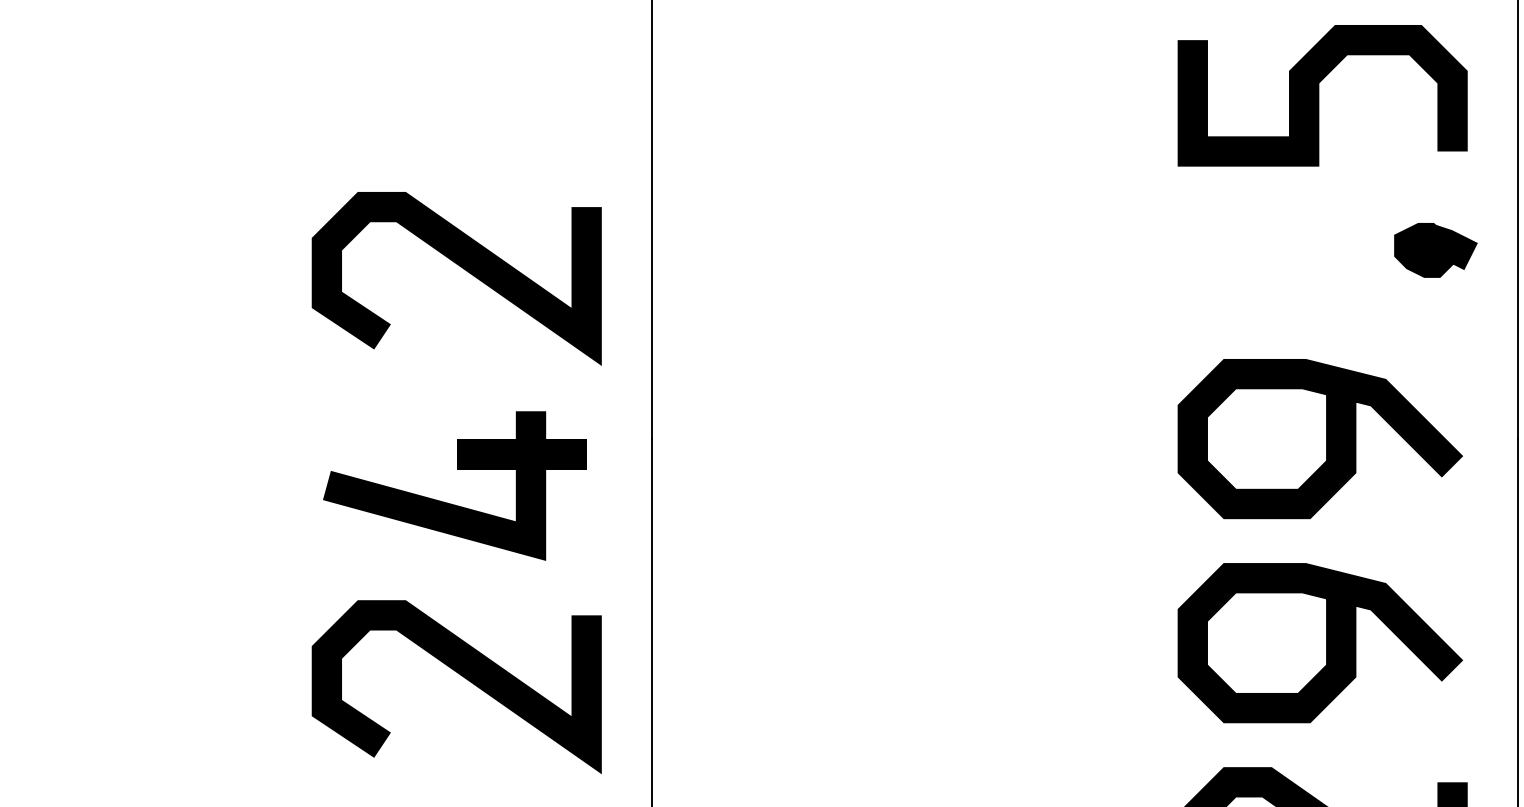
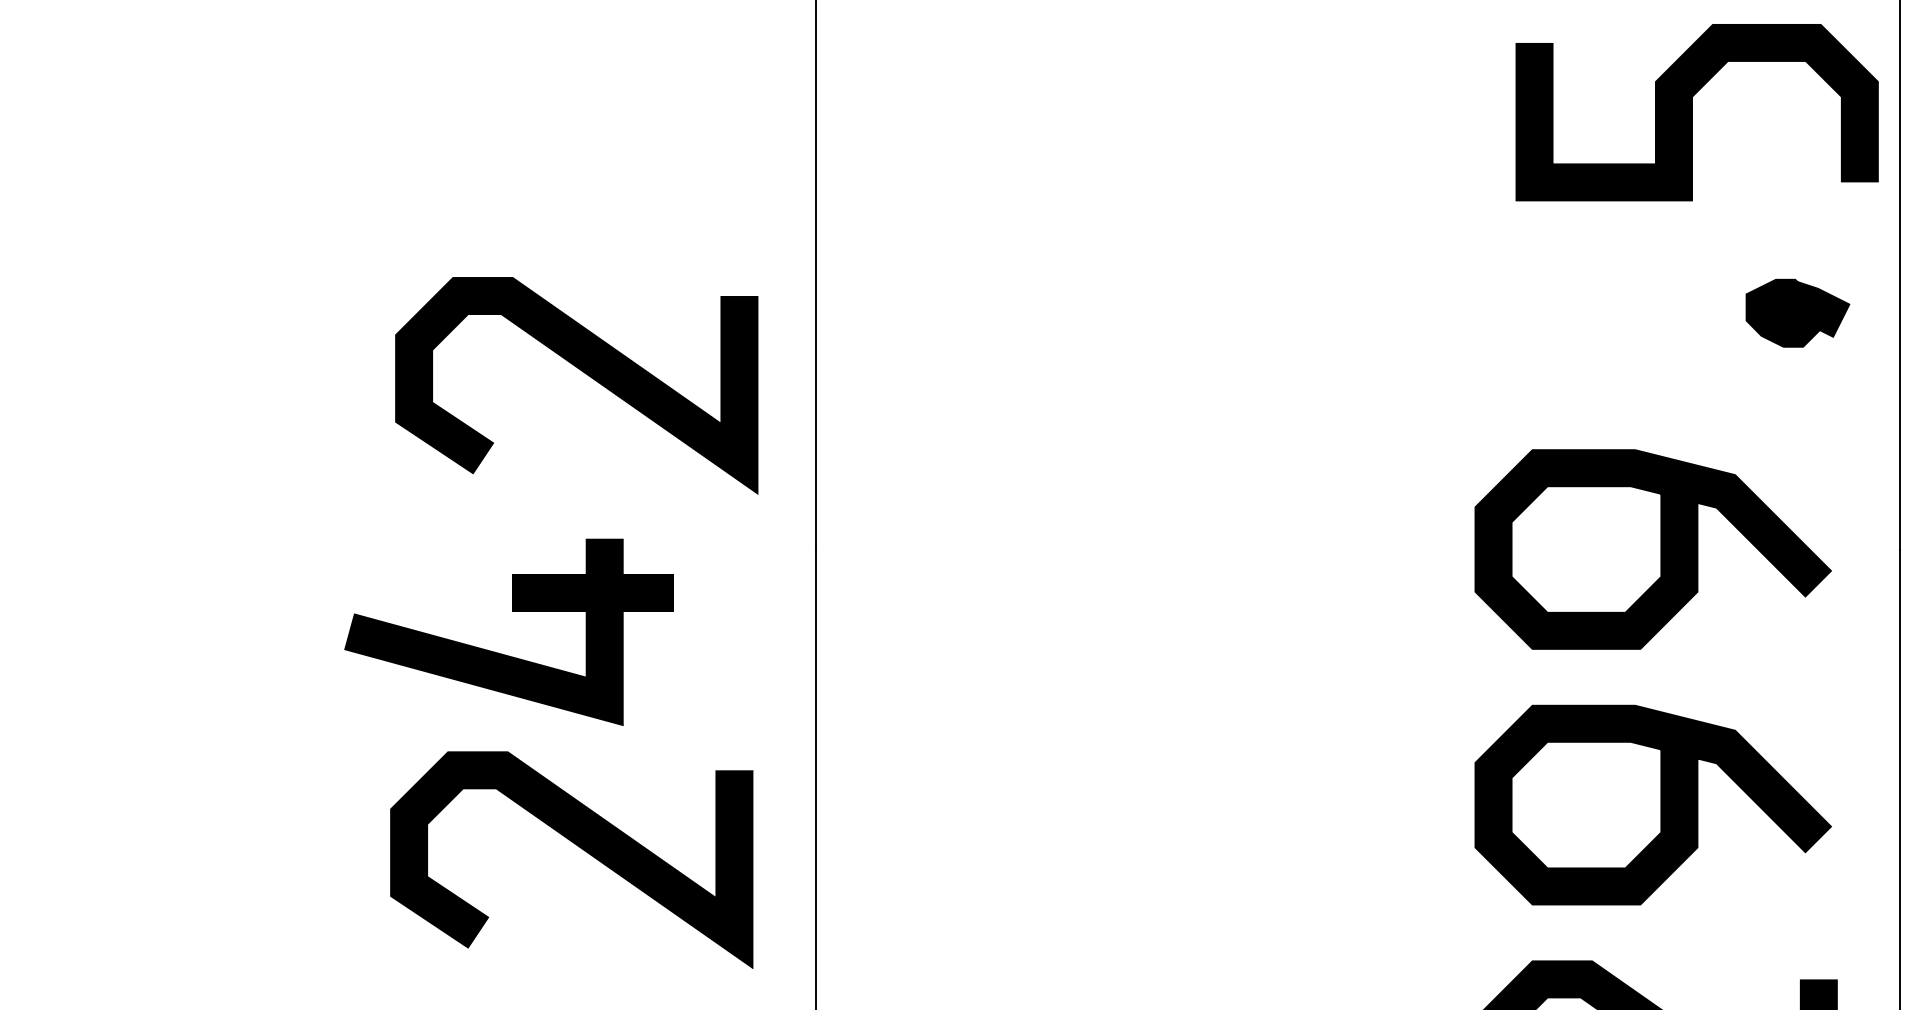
curve: (1318, 95) -> (1692, 112), moved
curve: (463, 269) -> (585, 374), moved
part: (457, 469) -> (512, 611), moved

